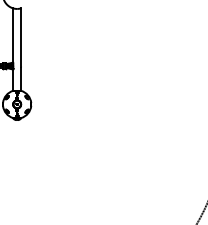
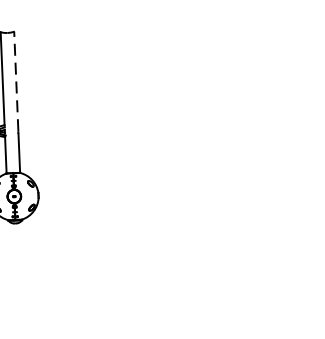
line: (21, 36) -> (16, 79), solid -> dashed

